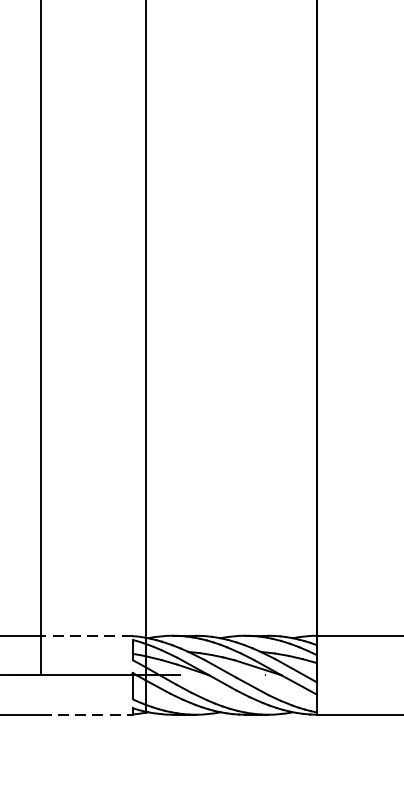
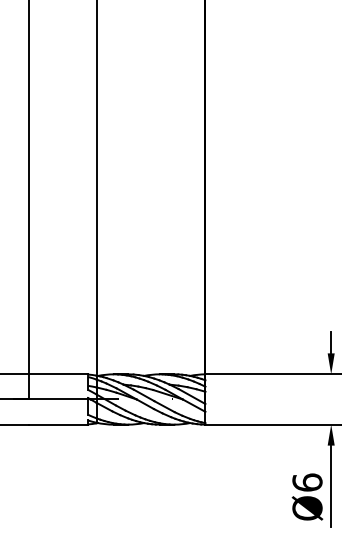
line: (86, 635) -> (58, 374), dashed -> solid
line: (87, 714) -> (59, 424), dashed -> solid

